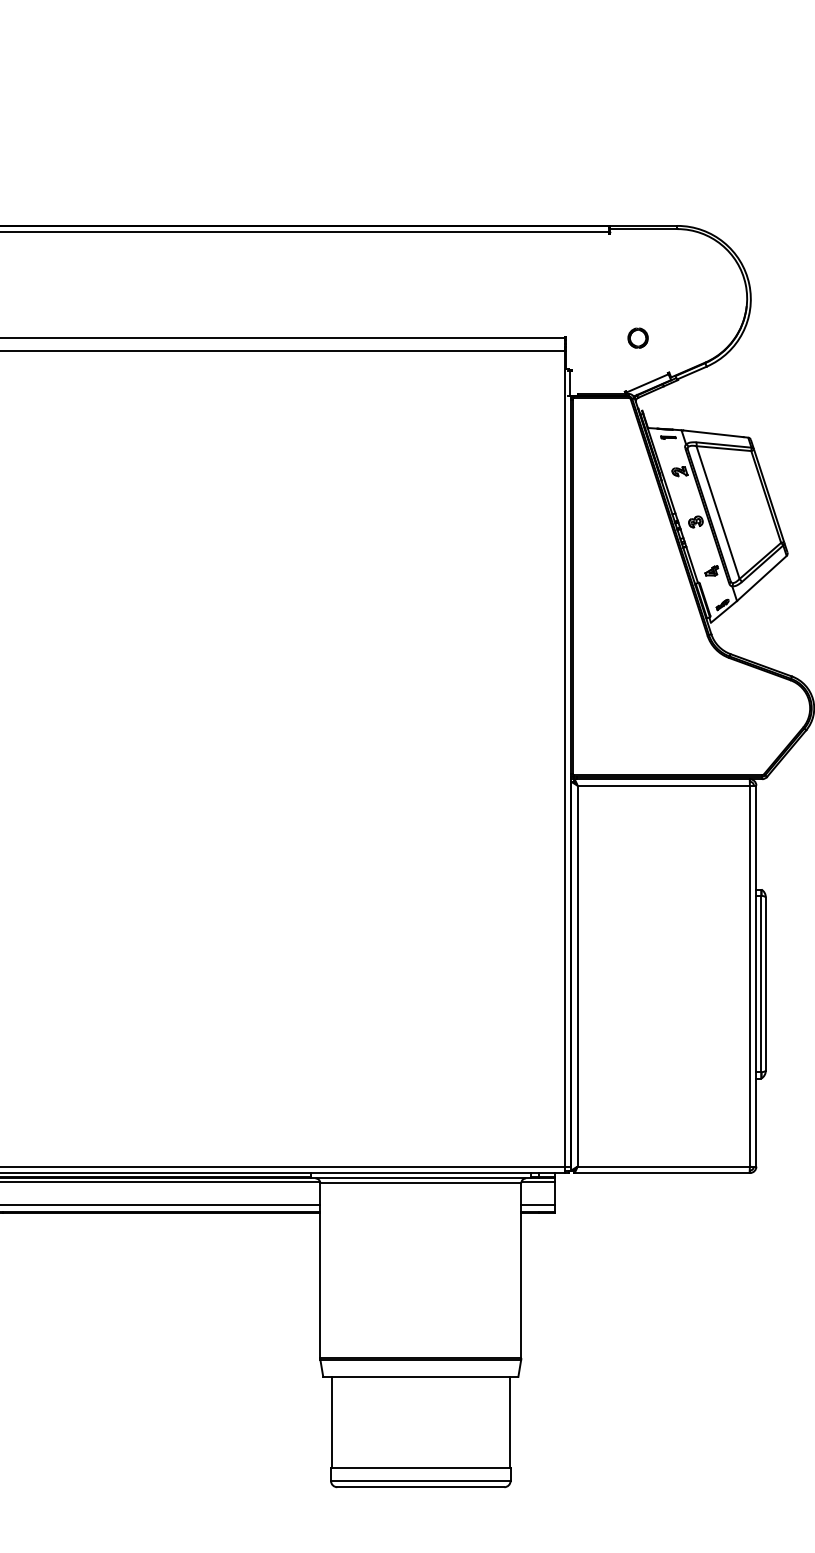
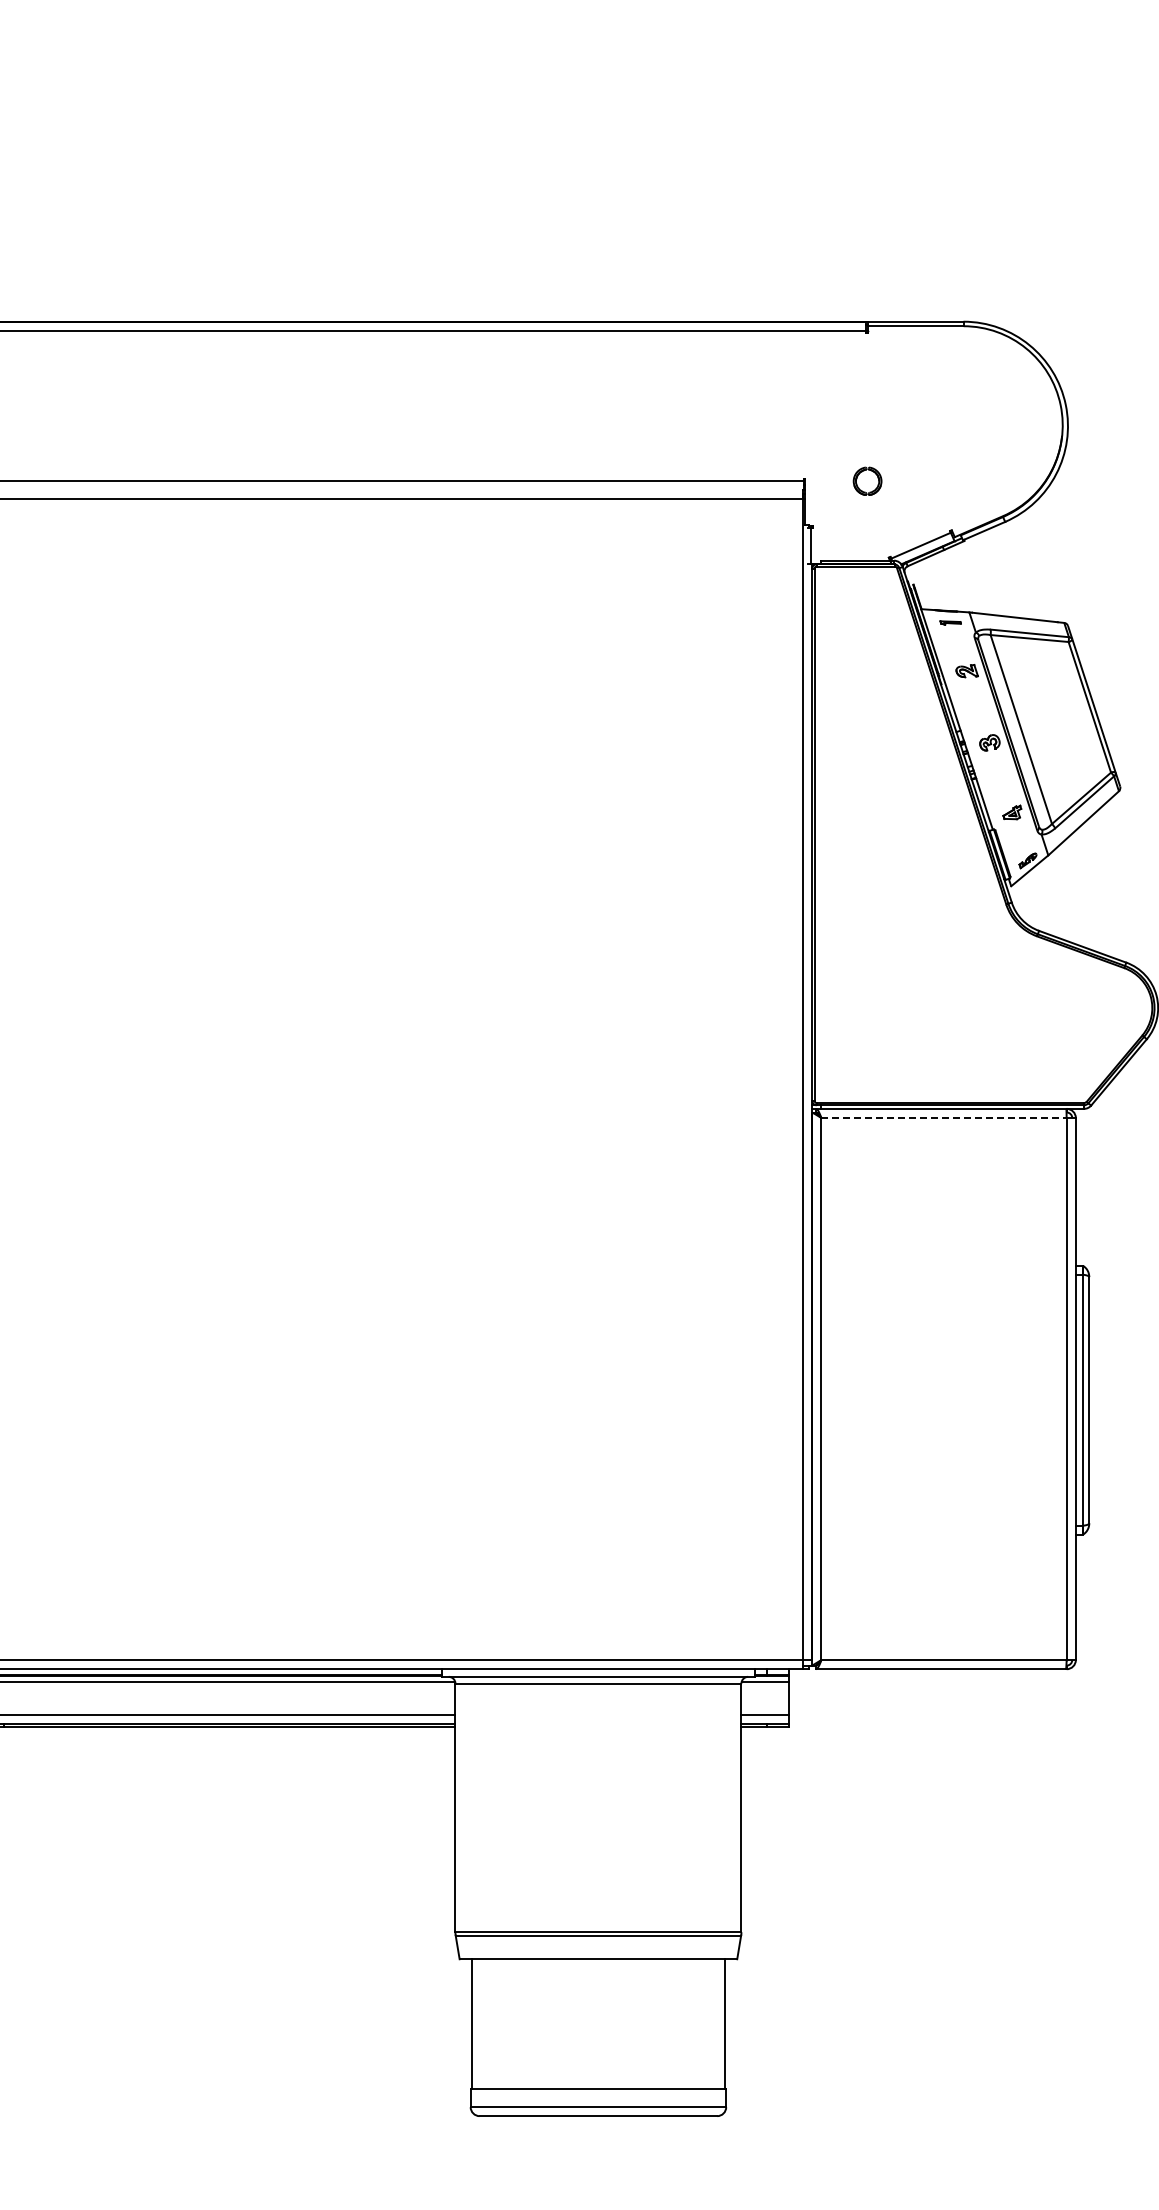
part: (638, 337) -> (867, 480), moved
line: (664, 785) -> (944, 1118), solid -> dashed

